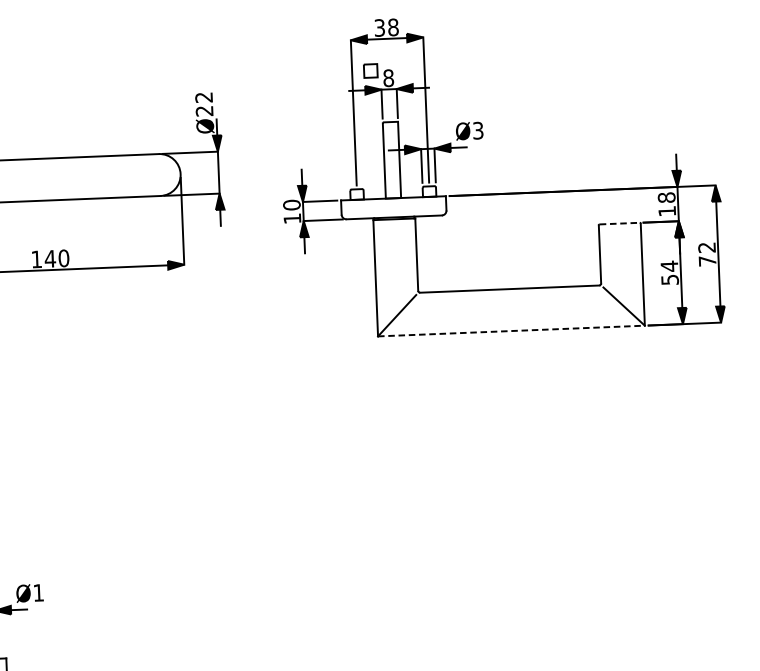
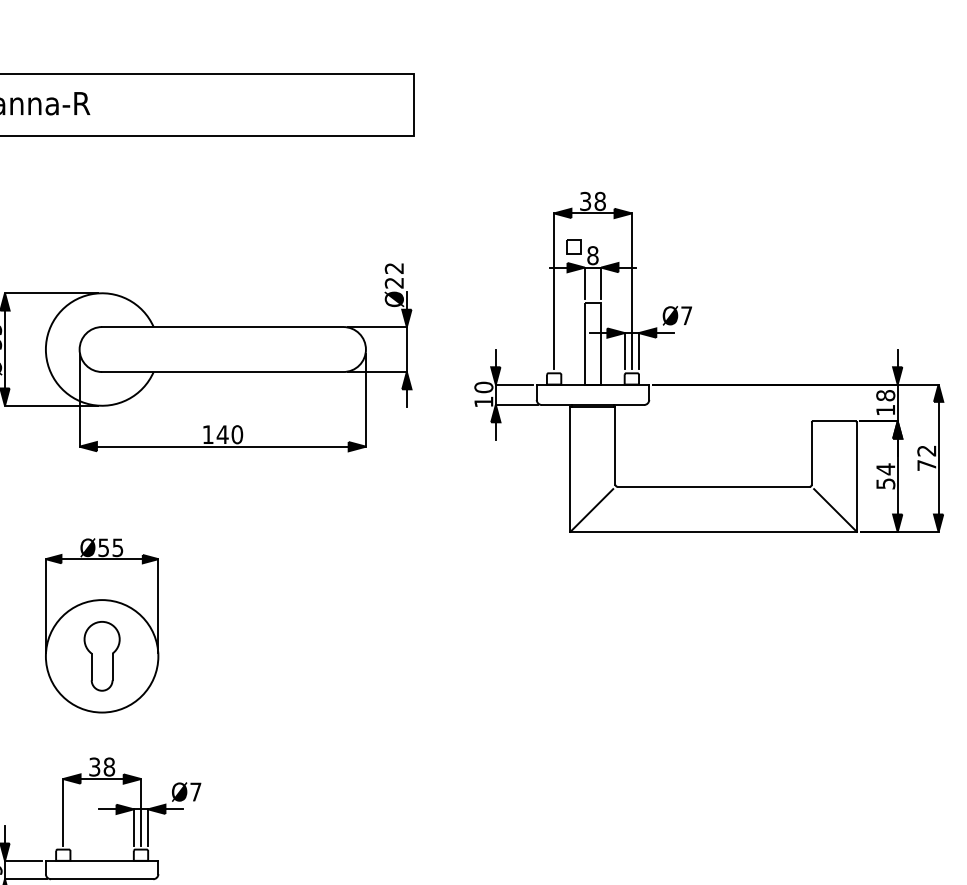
text: (478, 130) -> (686, 315), Ø3 -> Ø7
line: (619, 223) -> (834, 421), dashed -> solid
line: (512, 330) -> (714, 531), dashed -> solid
text: (38, 592) -> (195, 791), Ø1 -> Ø7

